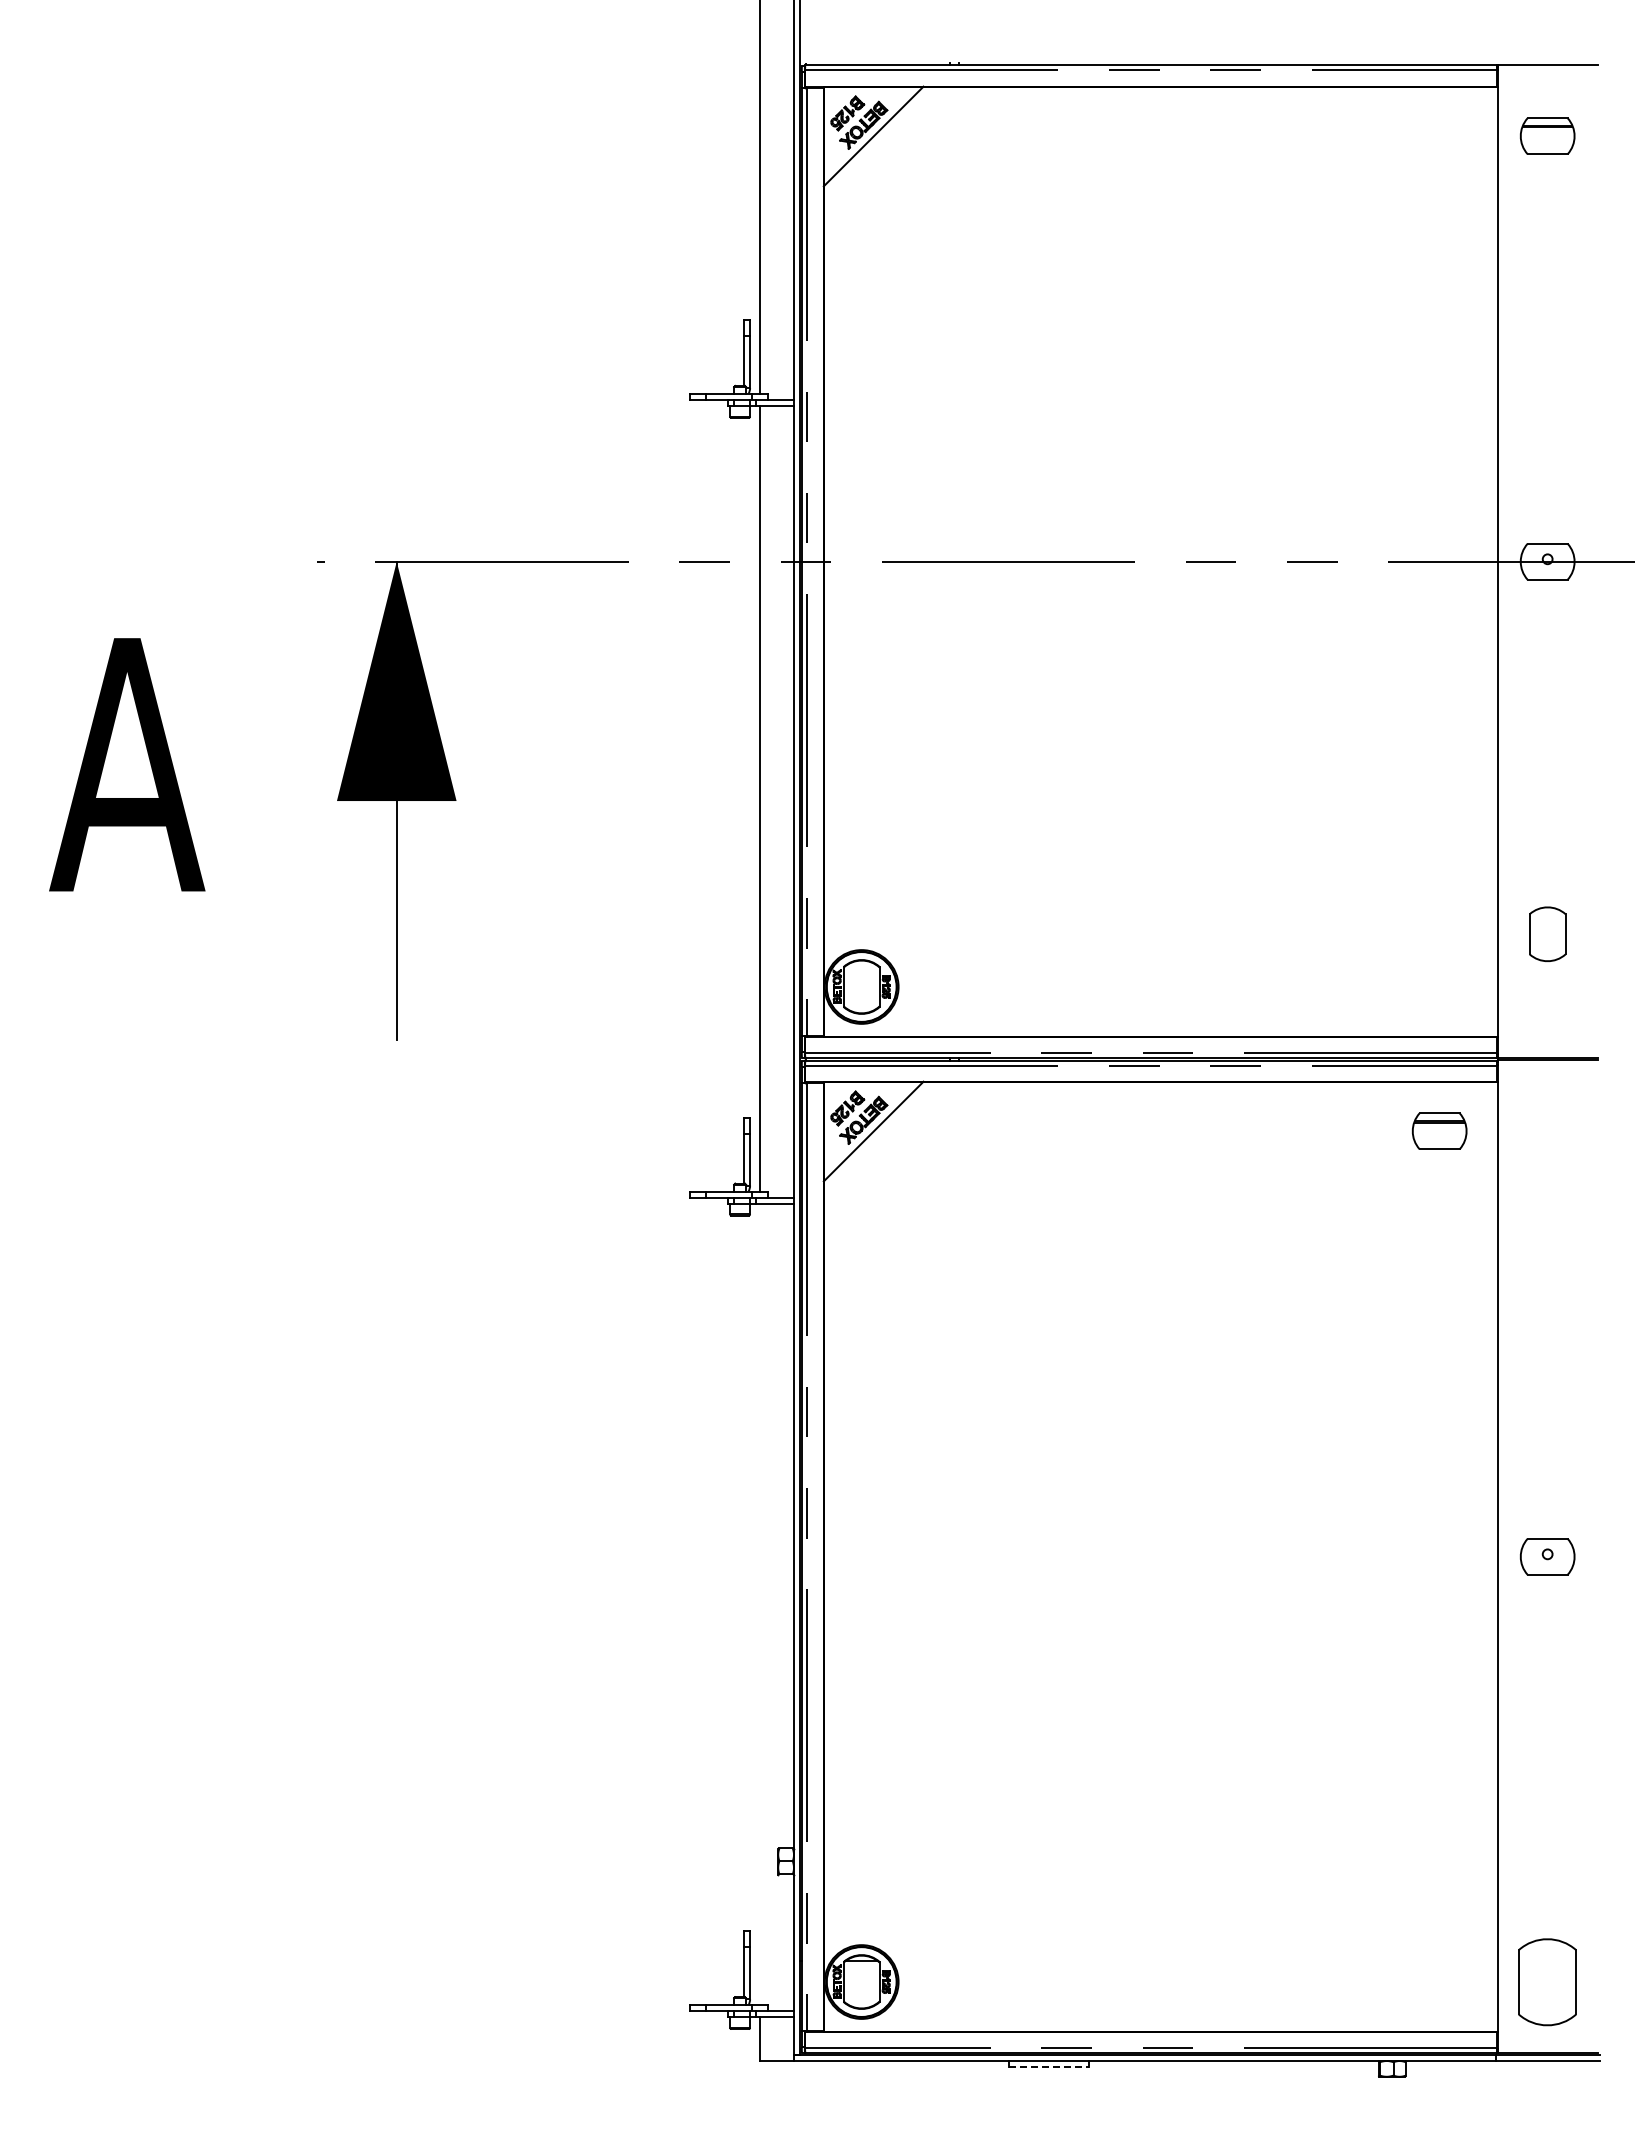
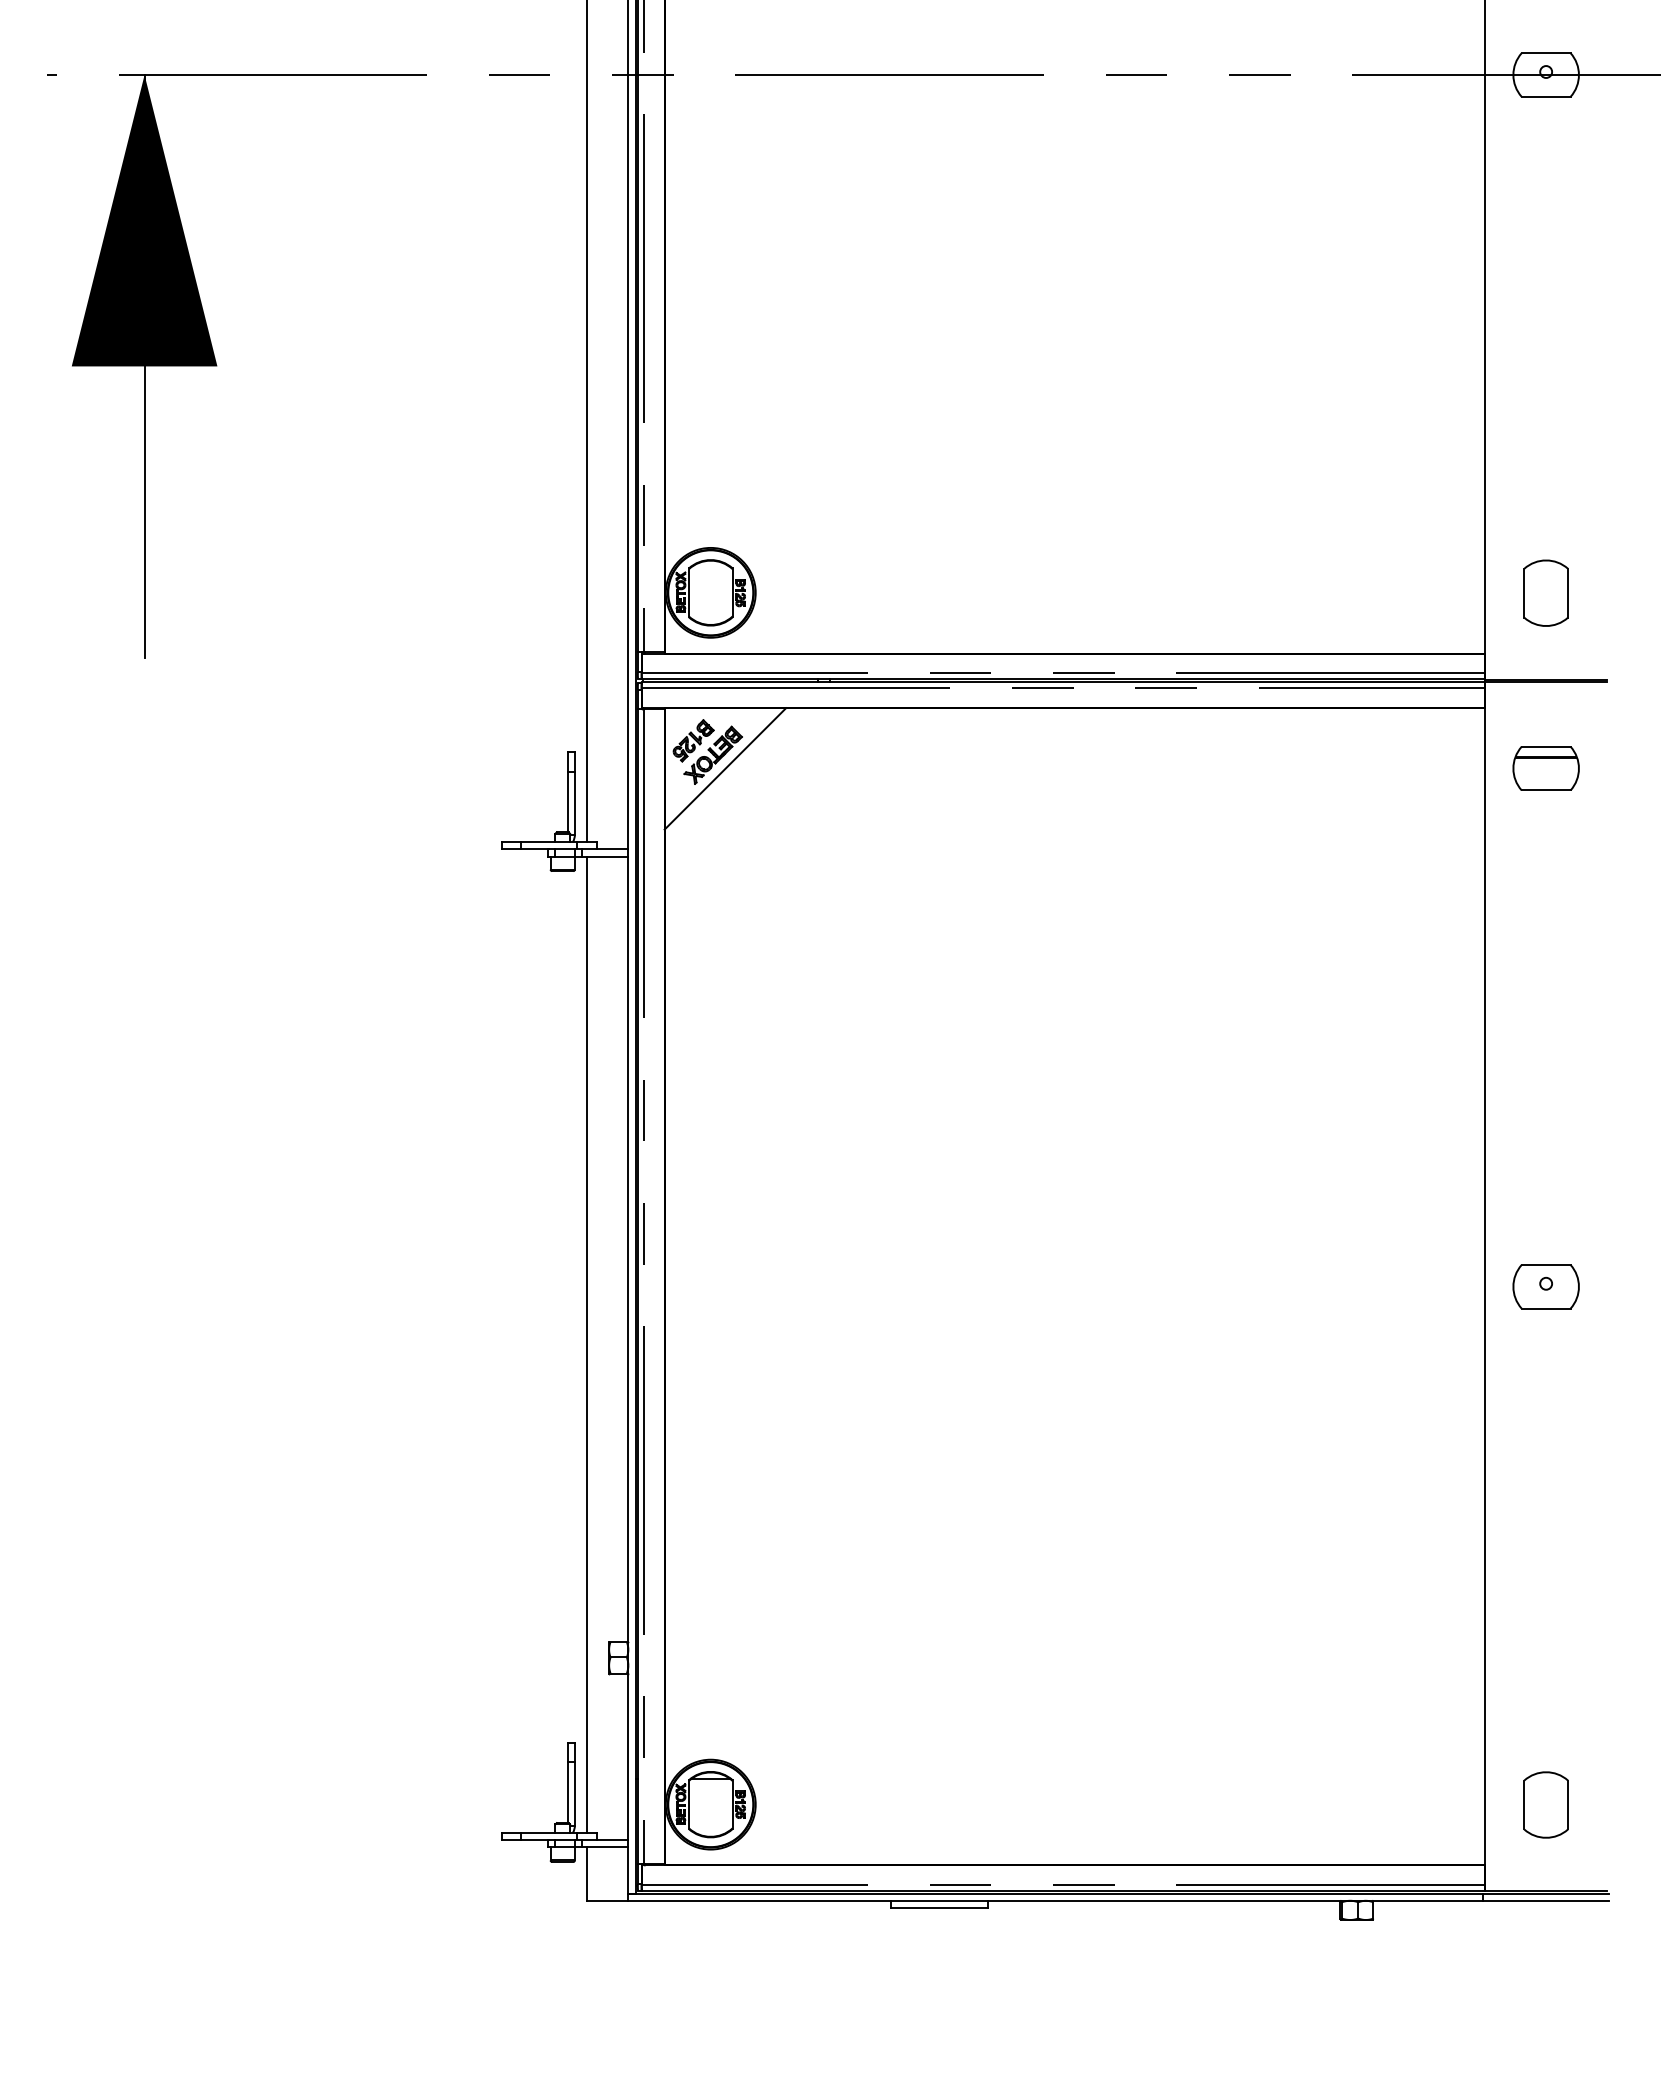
part: (1547, 933) -> (1545, 592), moved
part: (1439, 1130) -> (1545, 767), moved
line: (760, 1604) -> (587, 1344), added
part: (1547, 1982) -> (1545, 1805), size x0.62
line: (1049, 2066) -> (939, 1907), dashed -> solid

